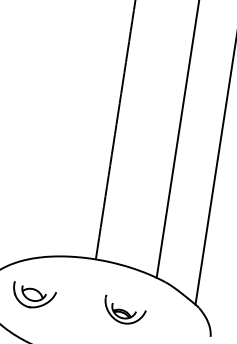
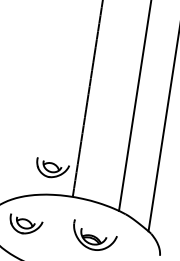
part: (69, 220) -> (52, 167), added
part: (125, 309) -> (95, 235), size x1.4

